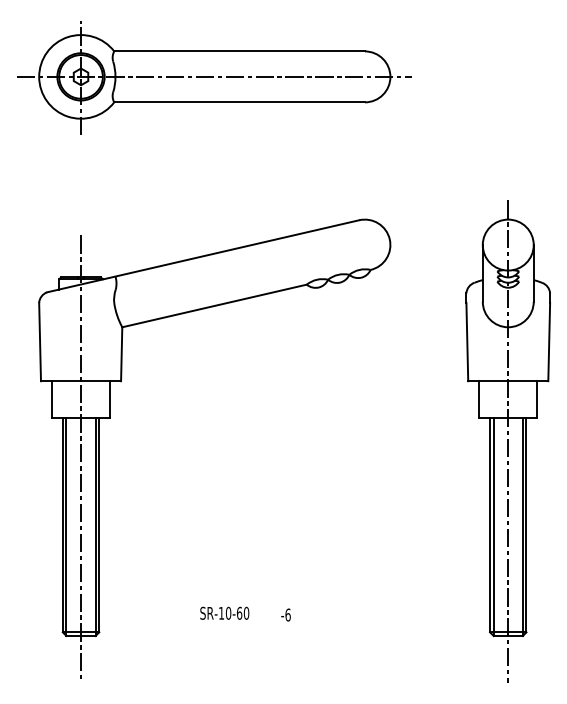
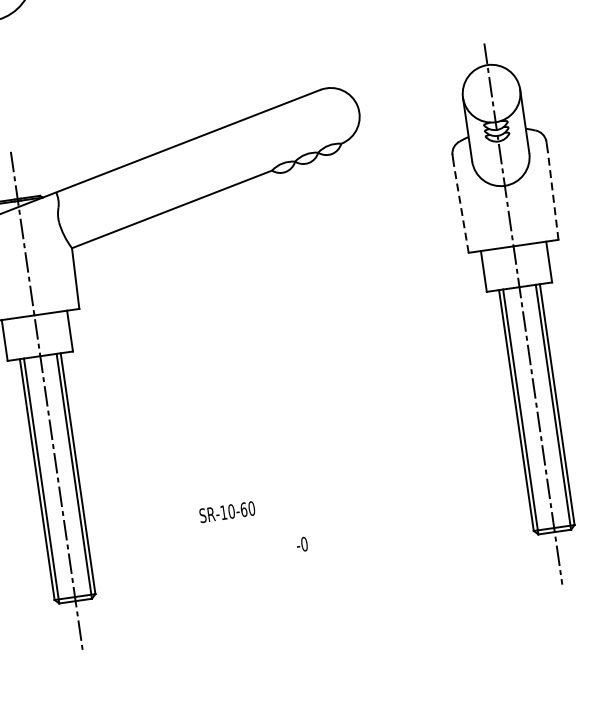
line: (467, 341) -> (461, 208), solid -> dashed
line: (549, 341) -> (553, 195), solid -> dashed
text: (224, 612) -> (226, 511), moved
text: (287, 614) -> (303, 543), -6 -> -0

